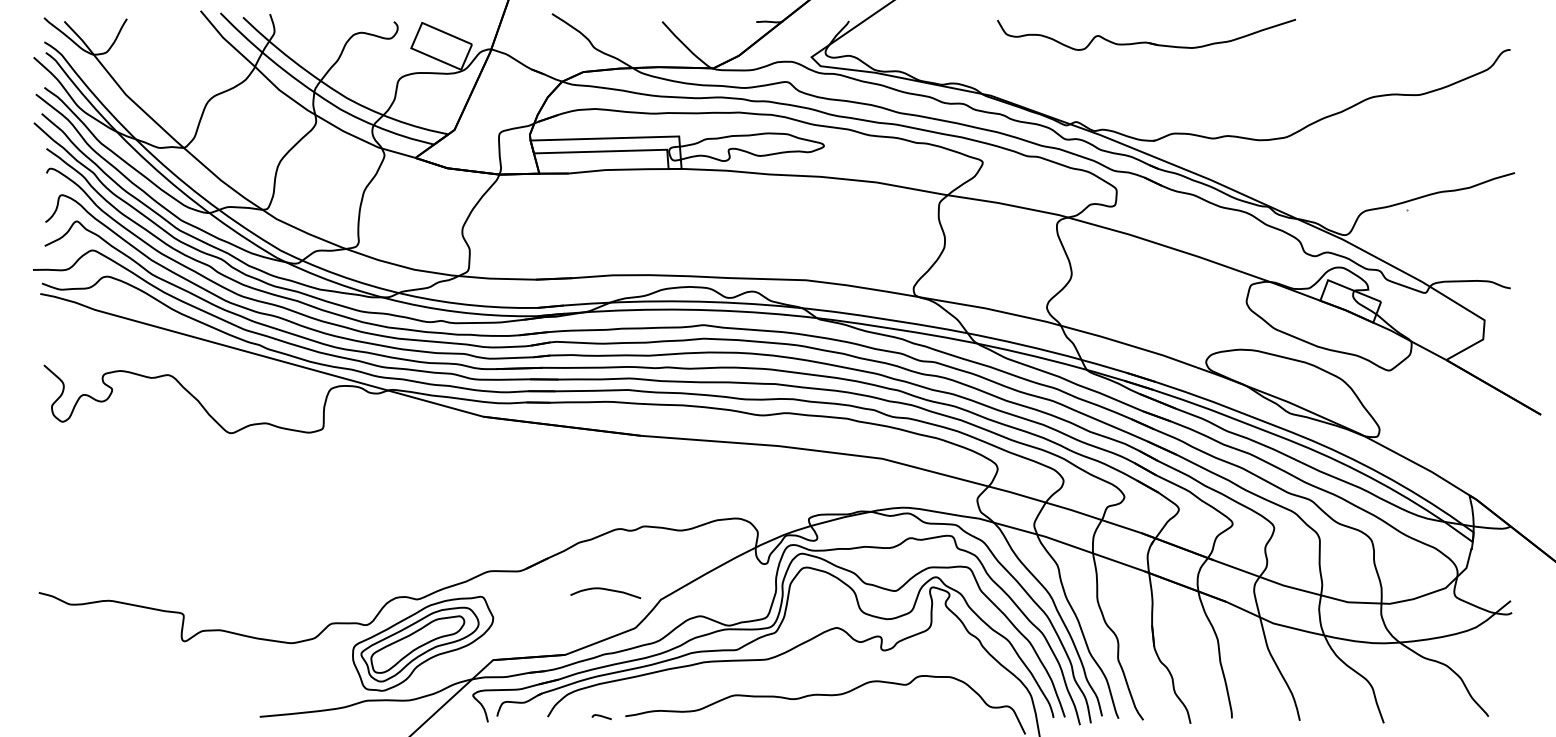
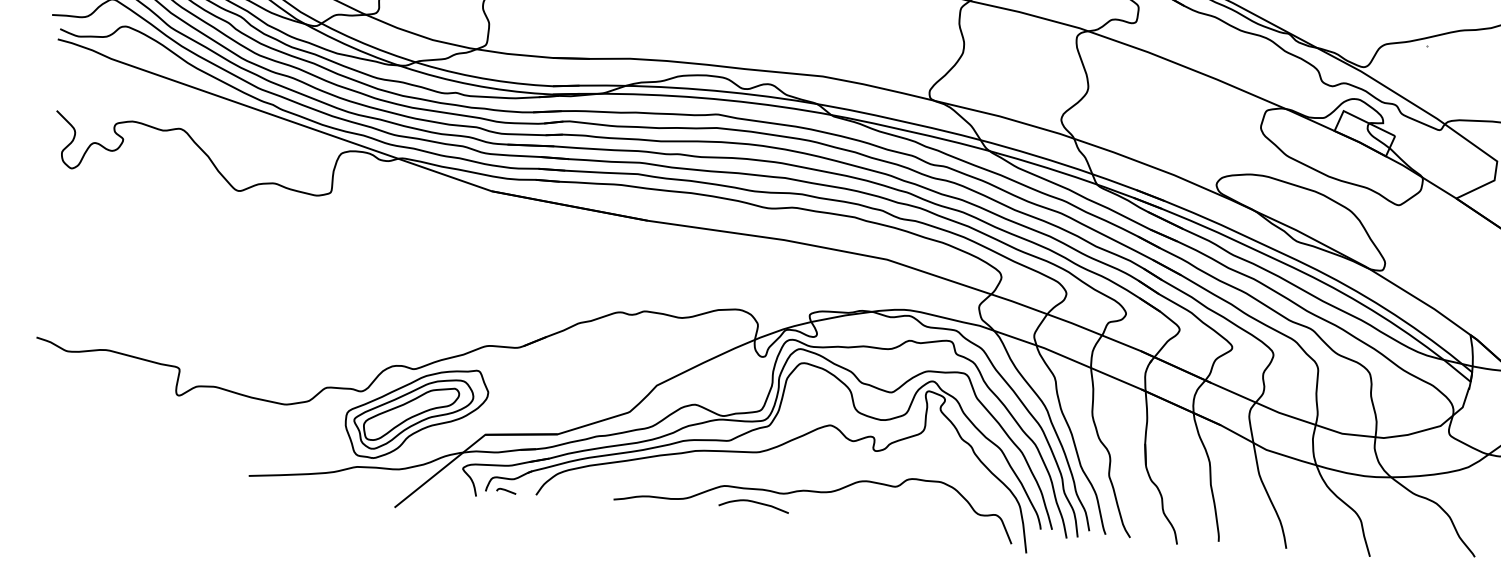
curve: (605, 590) -> (753, 503), moved
curve: (601, 717) -> (506, 491), moved

